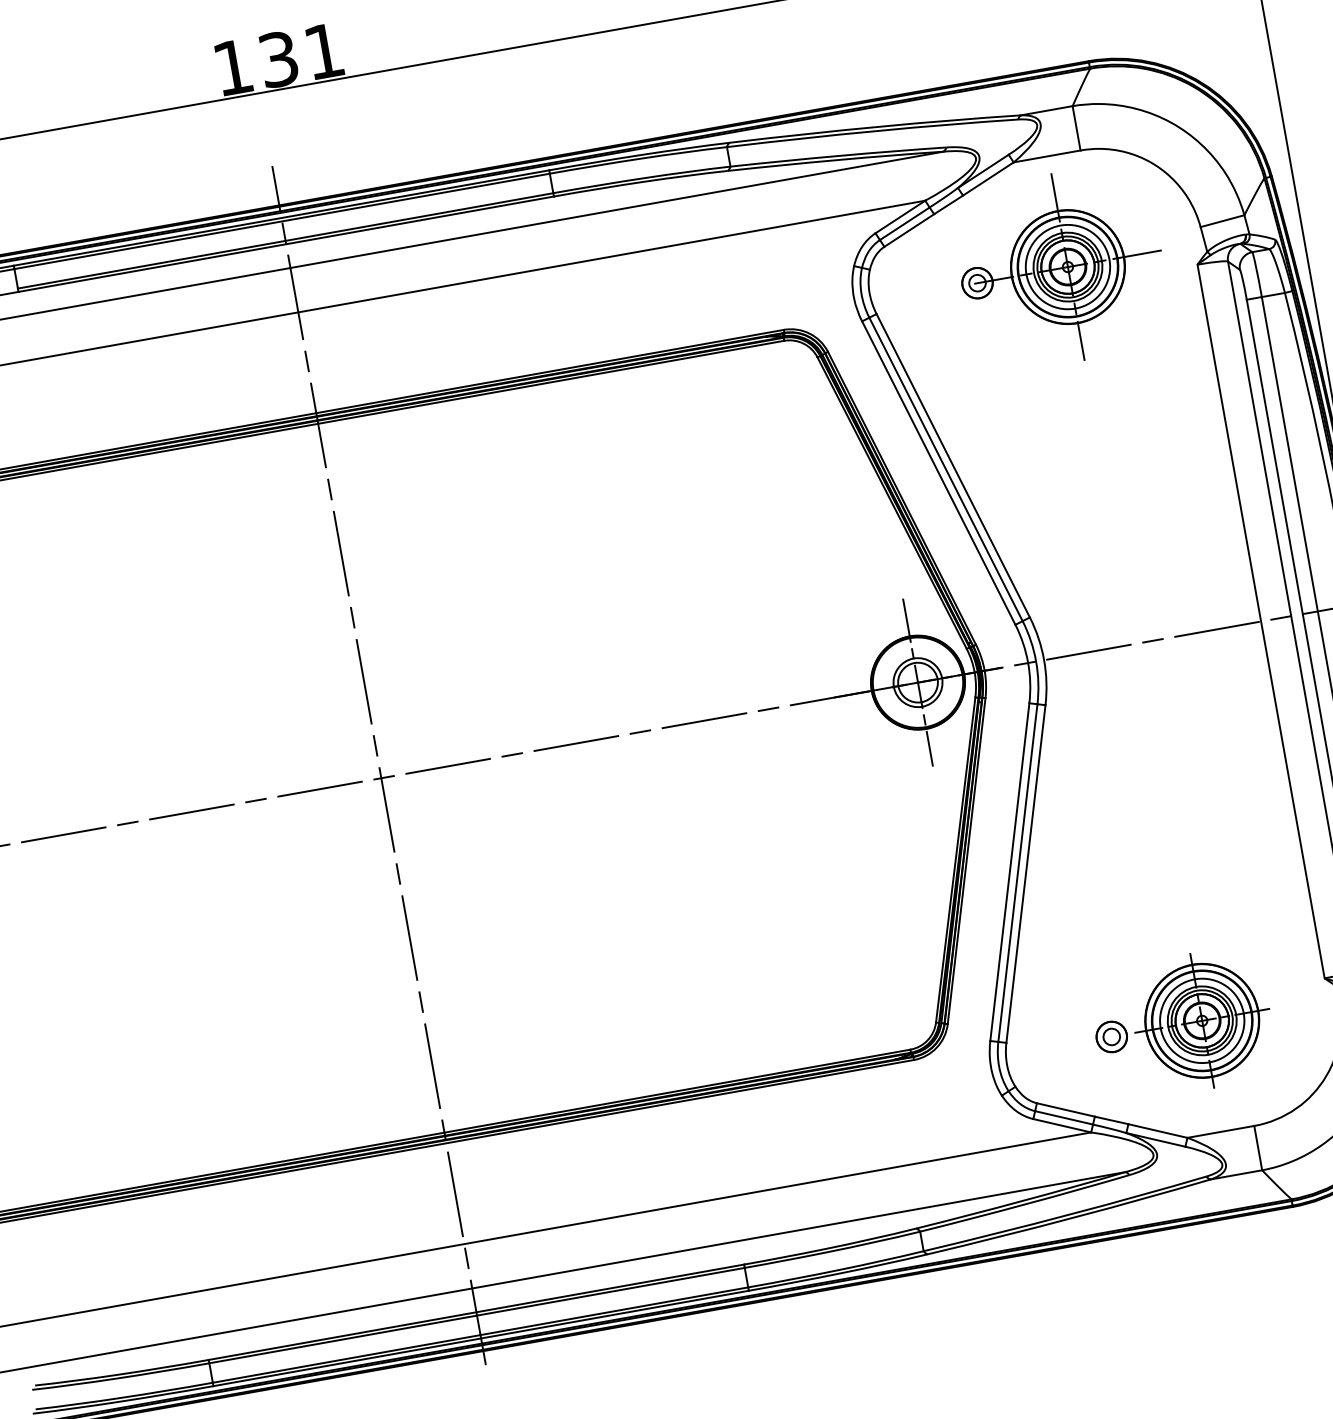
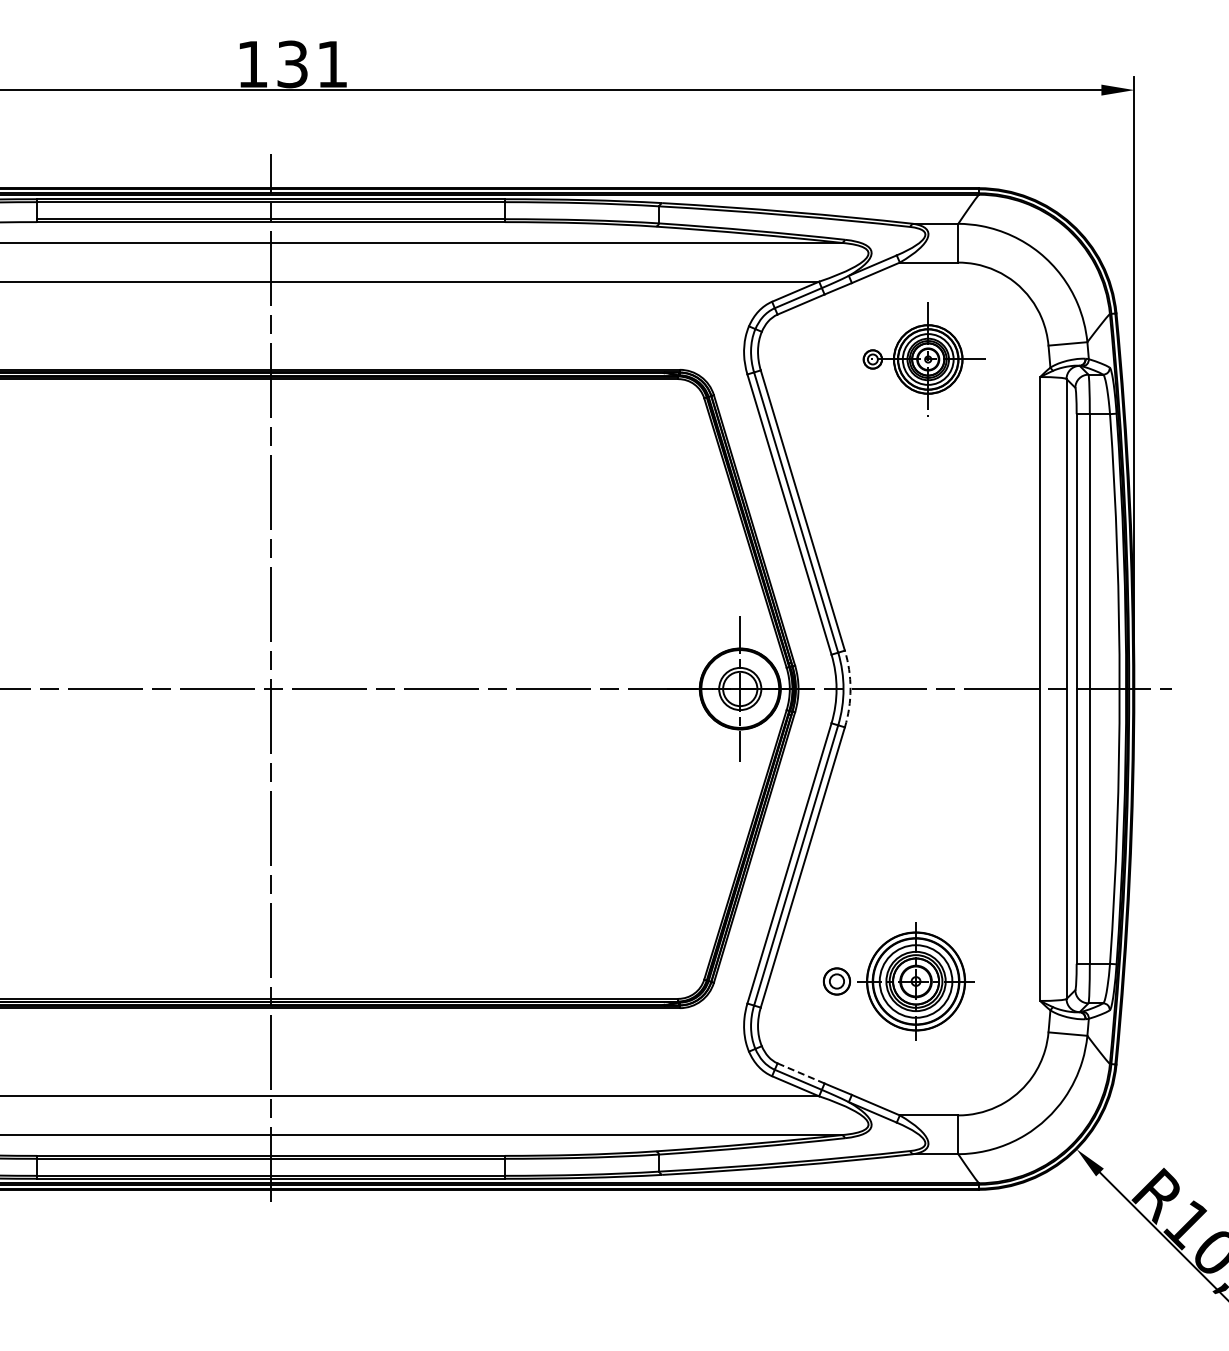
part: (1060, 268) -> (923, 359), size x0.7
arc: (1044, 660) -> (850, 689), solid -> dashed
part: (1182, 1024) -> (898, 981), moved
line: (1066, 1109) -> (801, 1073), solid -> dashed

